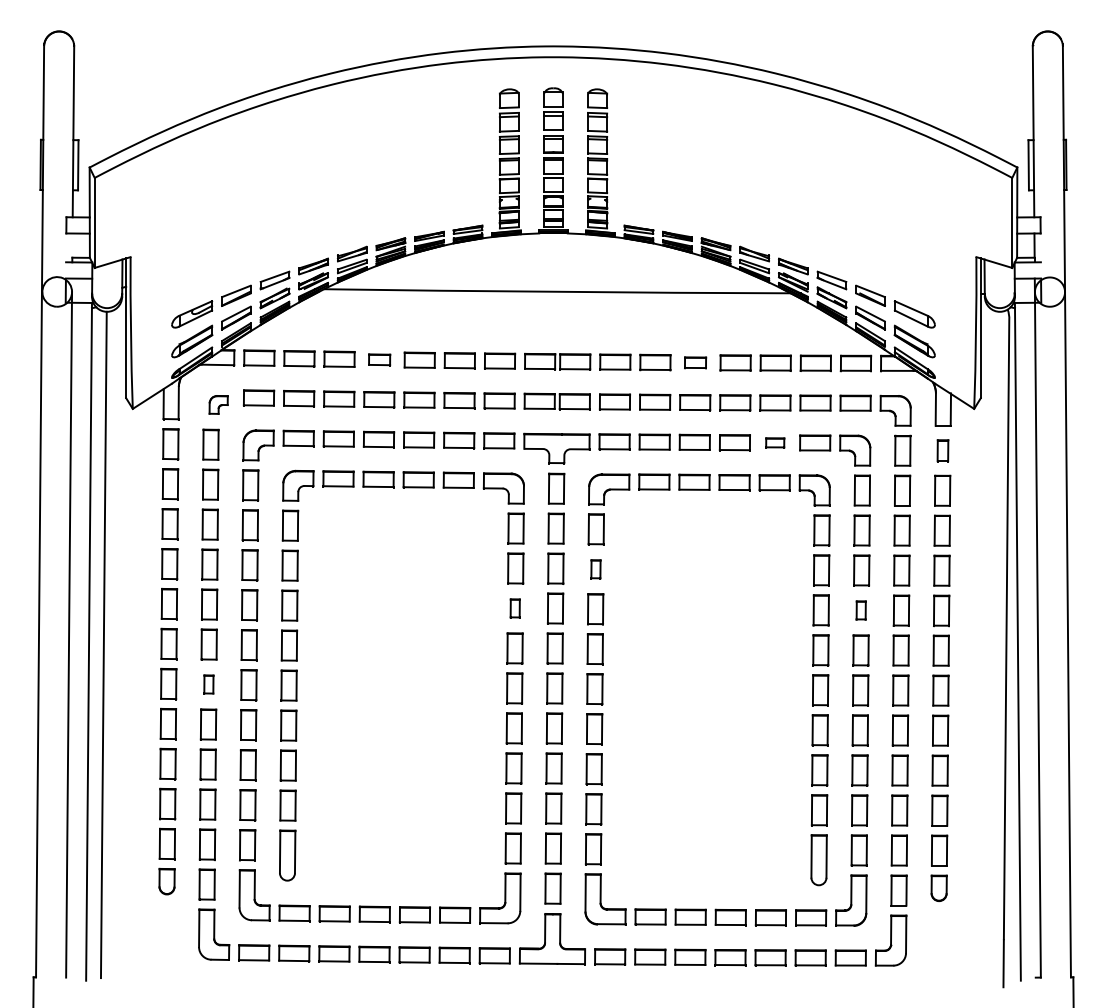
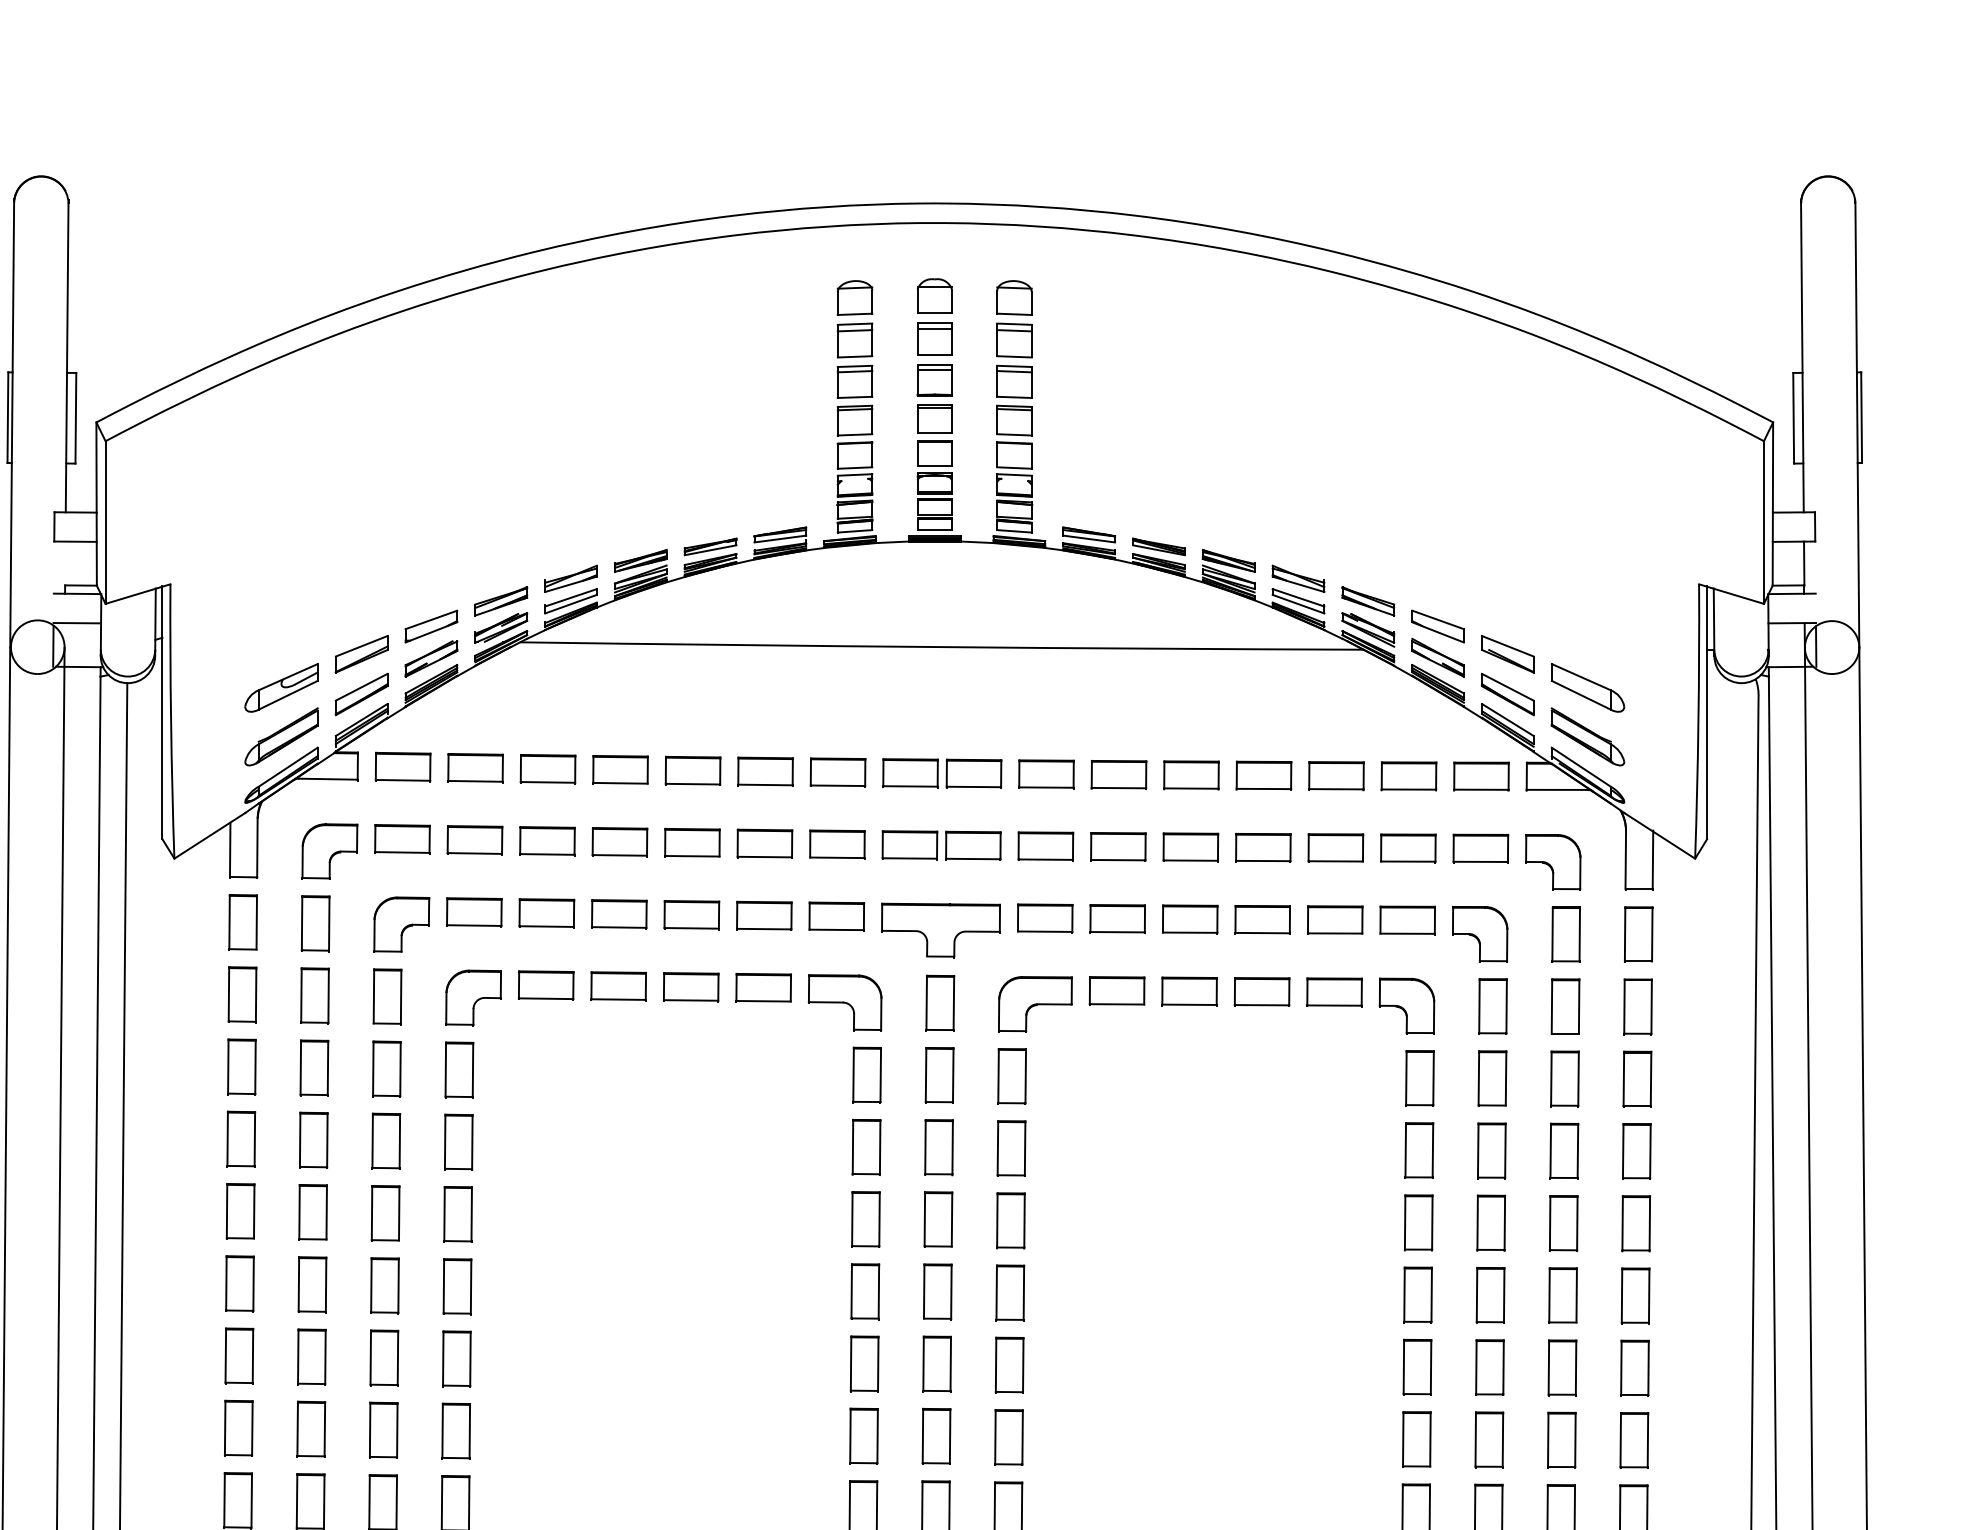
part: (379, 359) -> (620, 769), size x1.43
part: (695, 362) -> (1191, 774), size x1.43
part: (218, 404) -> (329, 850), size x1.67
part: (775, 442) -> (1336, 919), size x1.67
part: (942, 450) -> (1637, 933), size x1.43
part: (595, 569) -> (1010, 1148), size x1.67
part: (514, 608) -> (864, 1219), size x1.67
part: (860, 610) -> (1489, 1222), size x1.67
part: (208, 684) -> (311, 1356), size x1.67

